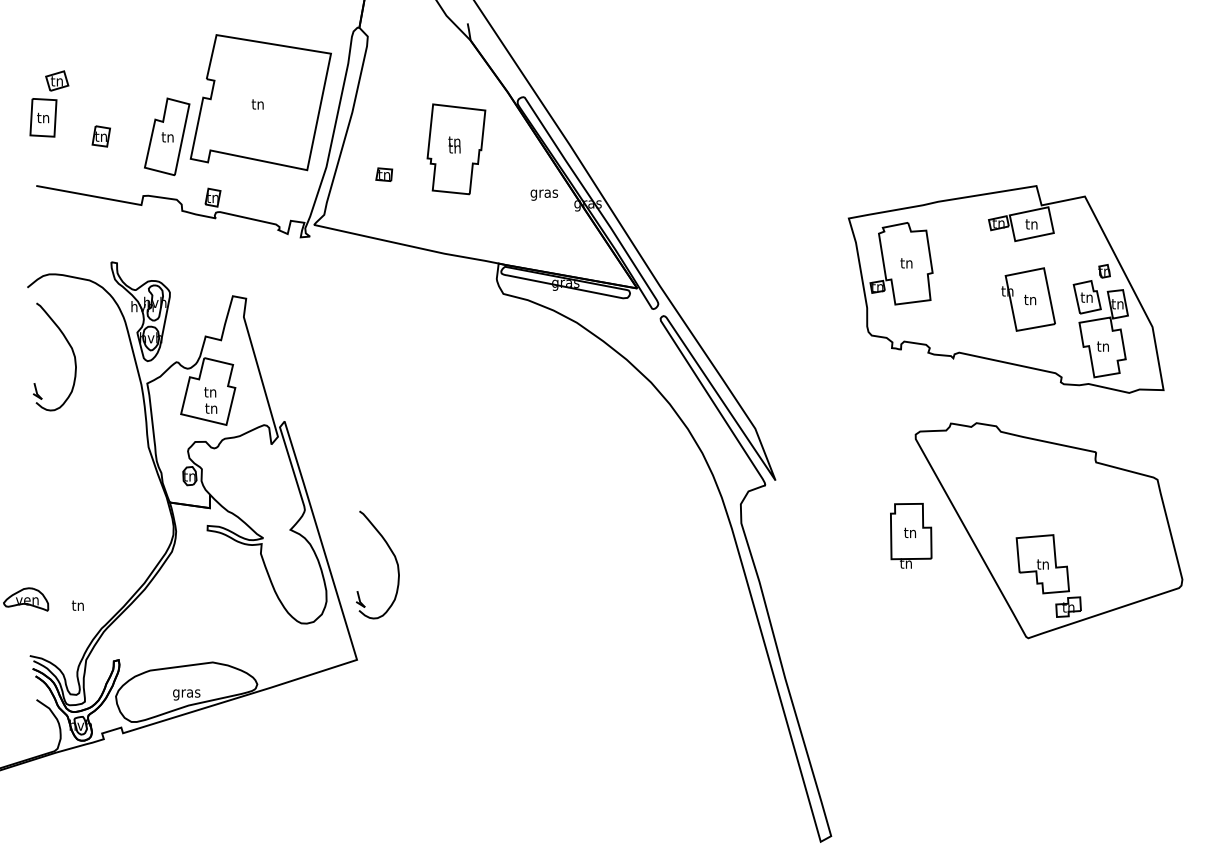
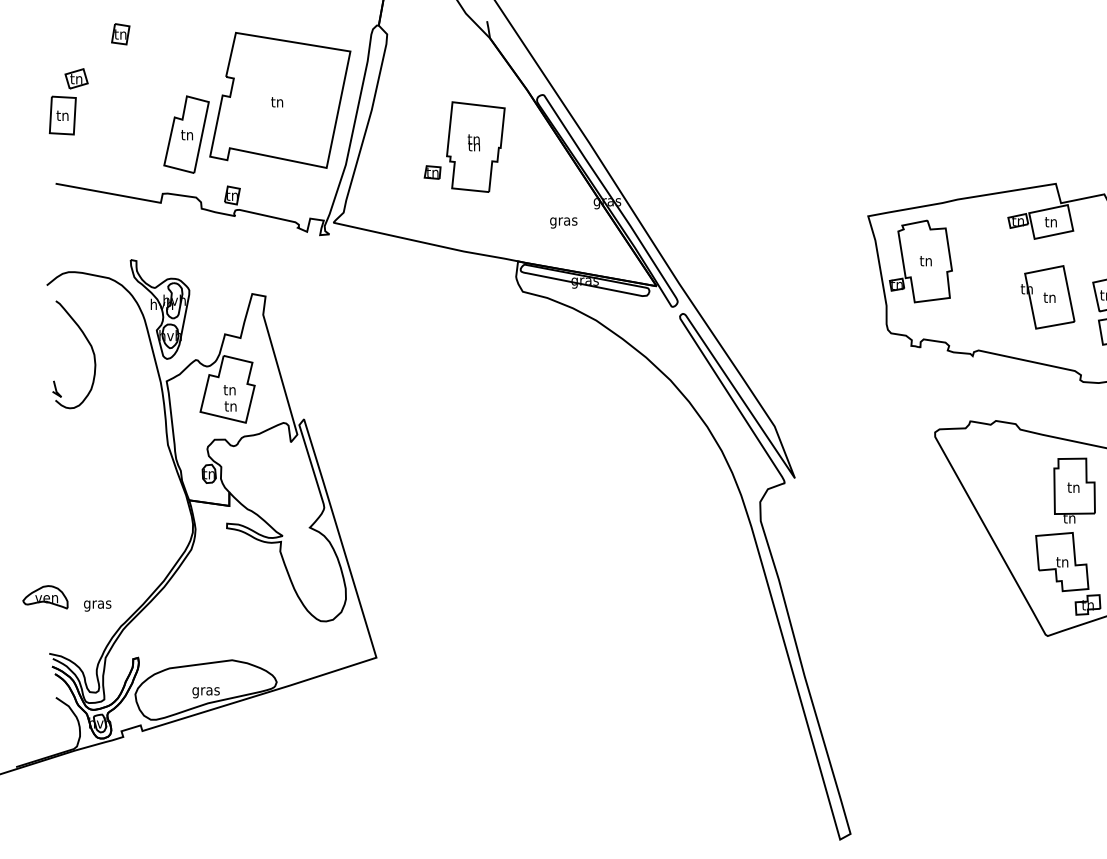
part: (100, 136) -> (119, 34), moved
part: (384, 174) -> (432, 172), moved
text: (543, 194) -> (562, 222), moved
part: (911, 535) -> (1074, 490), moved
part: (392, 554) -> (411, 552), removed
text: (77, 606) -> (96, 604), tn -> gras

